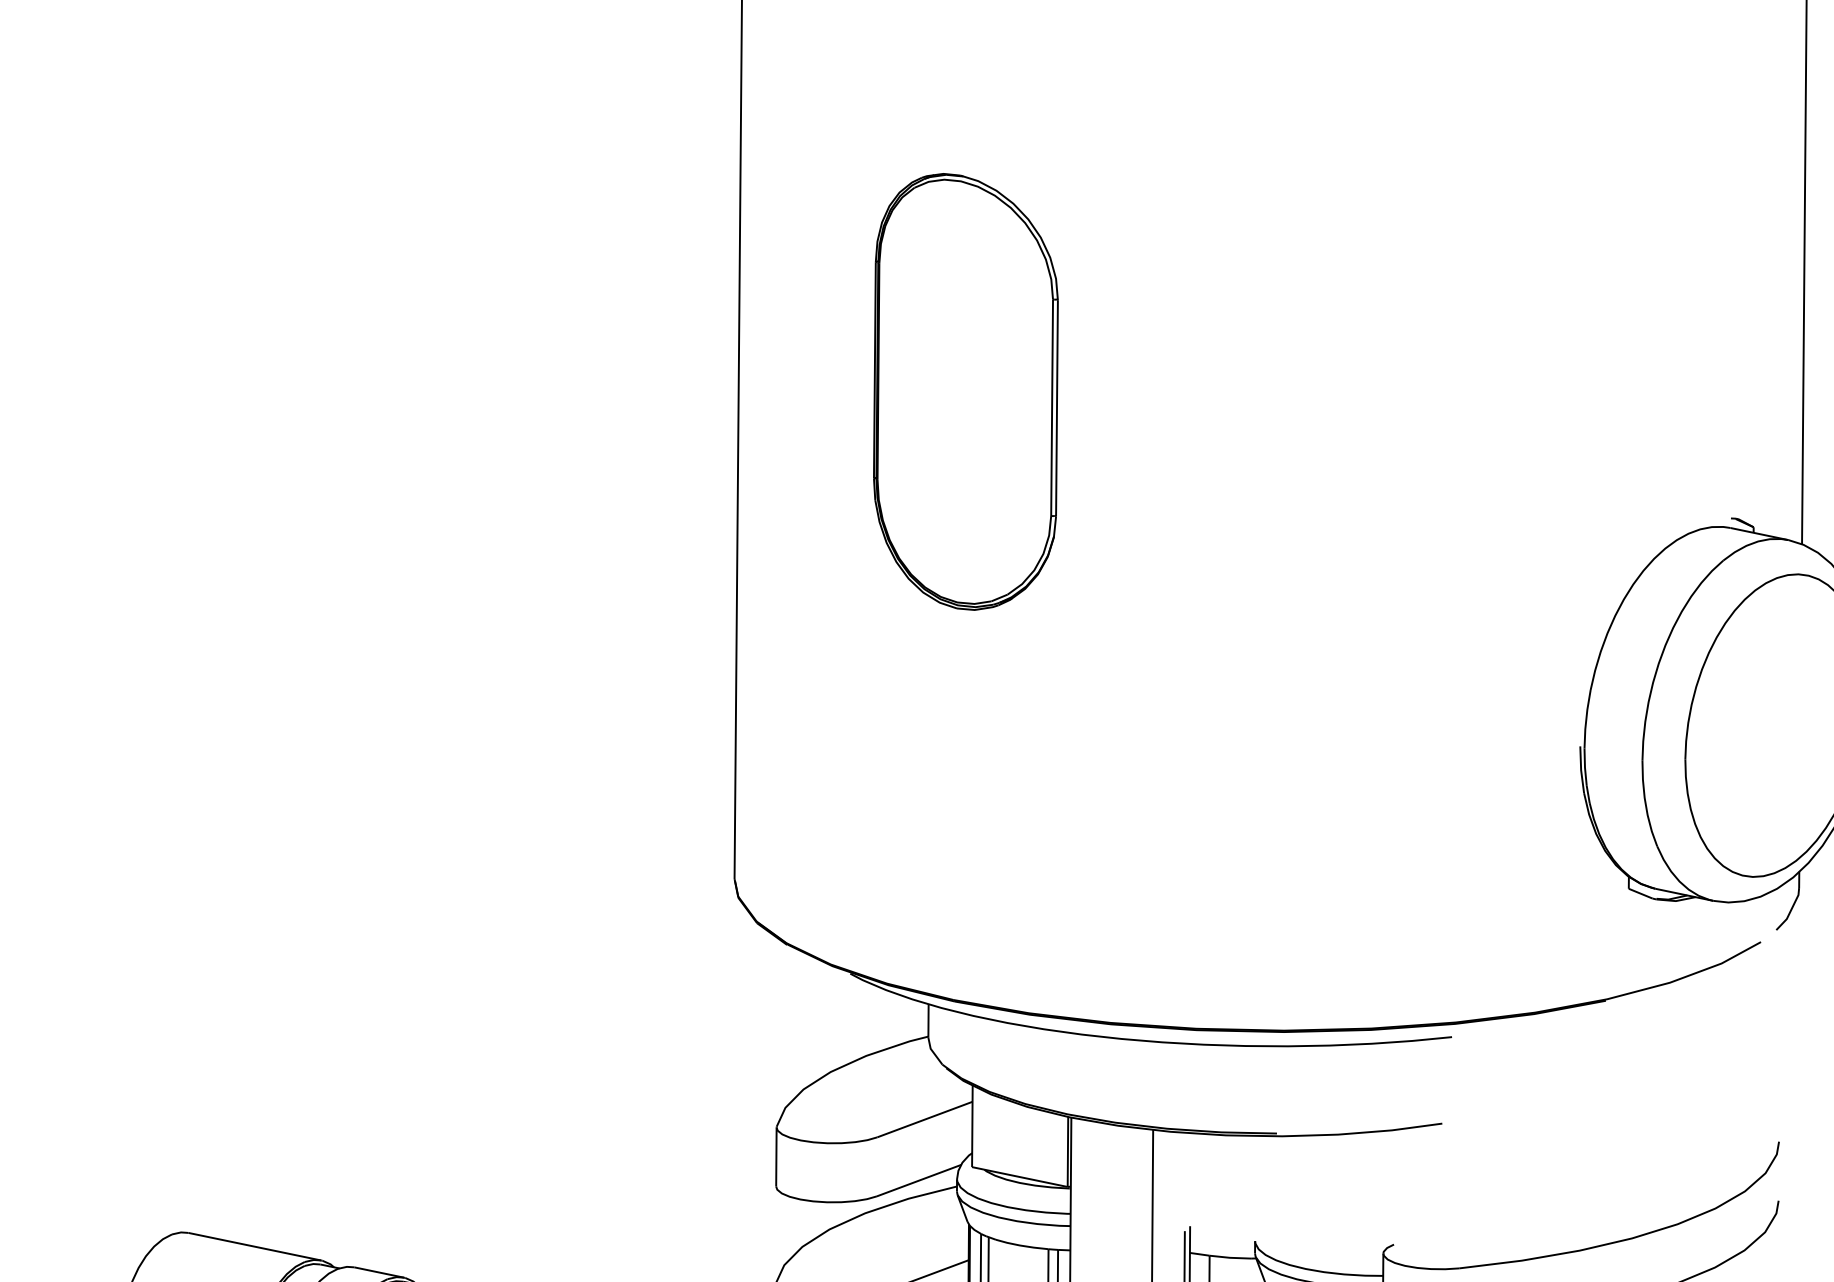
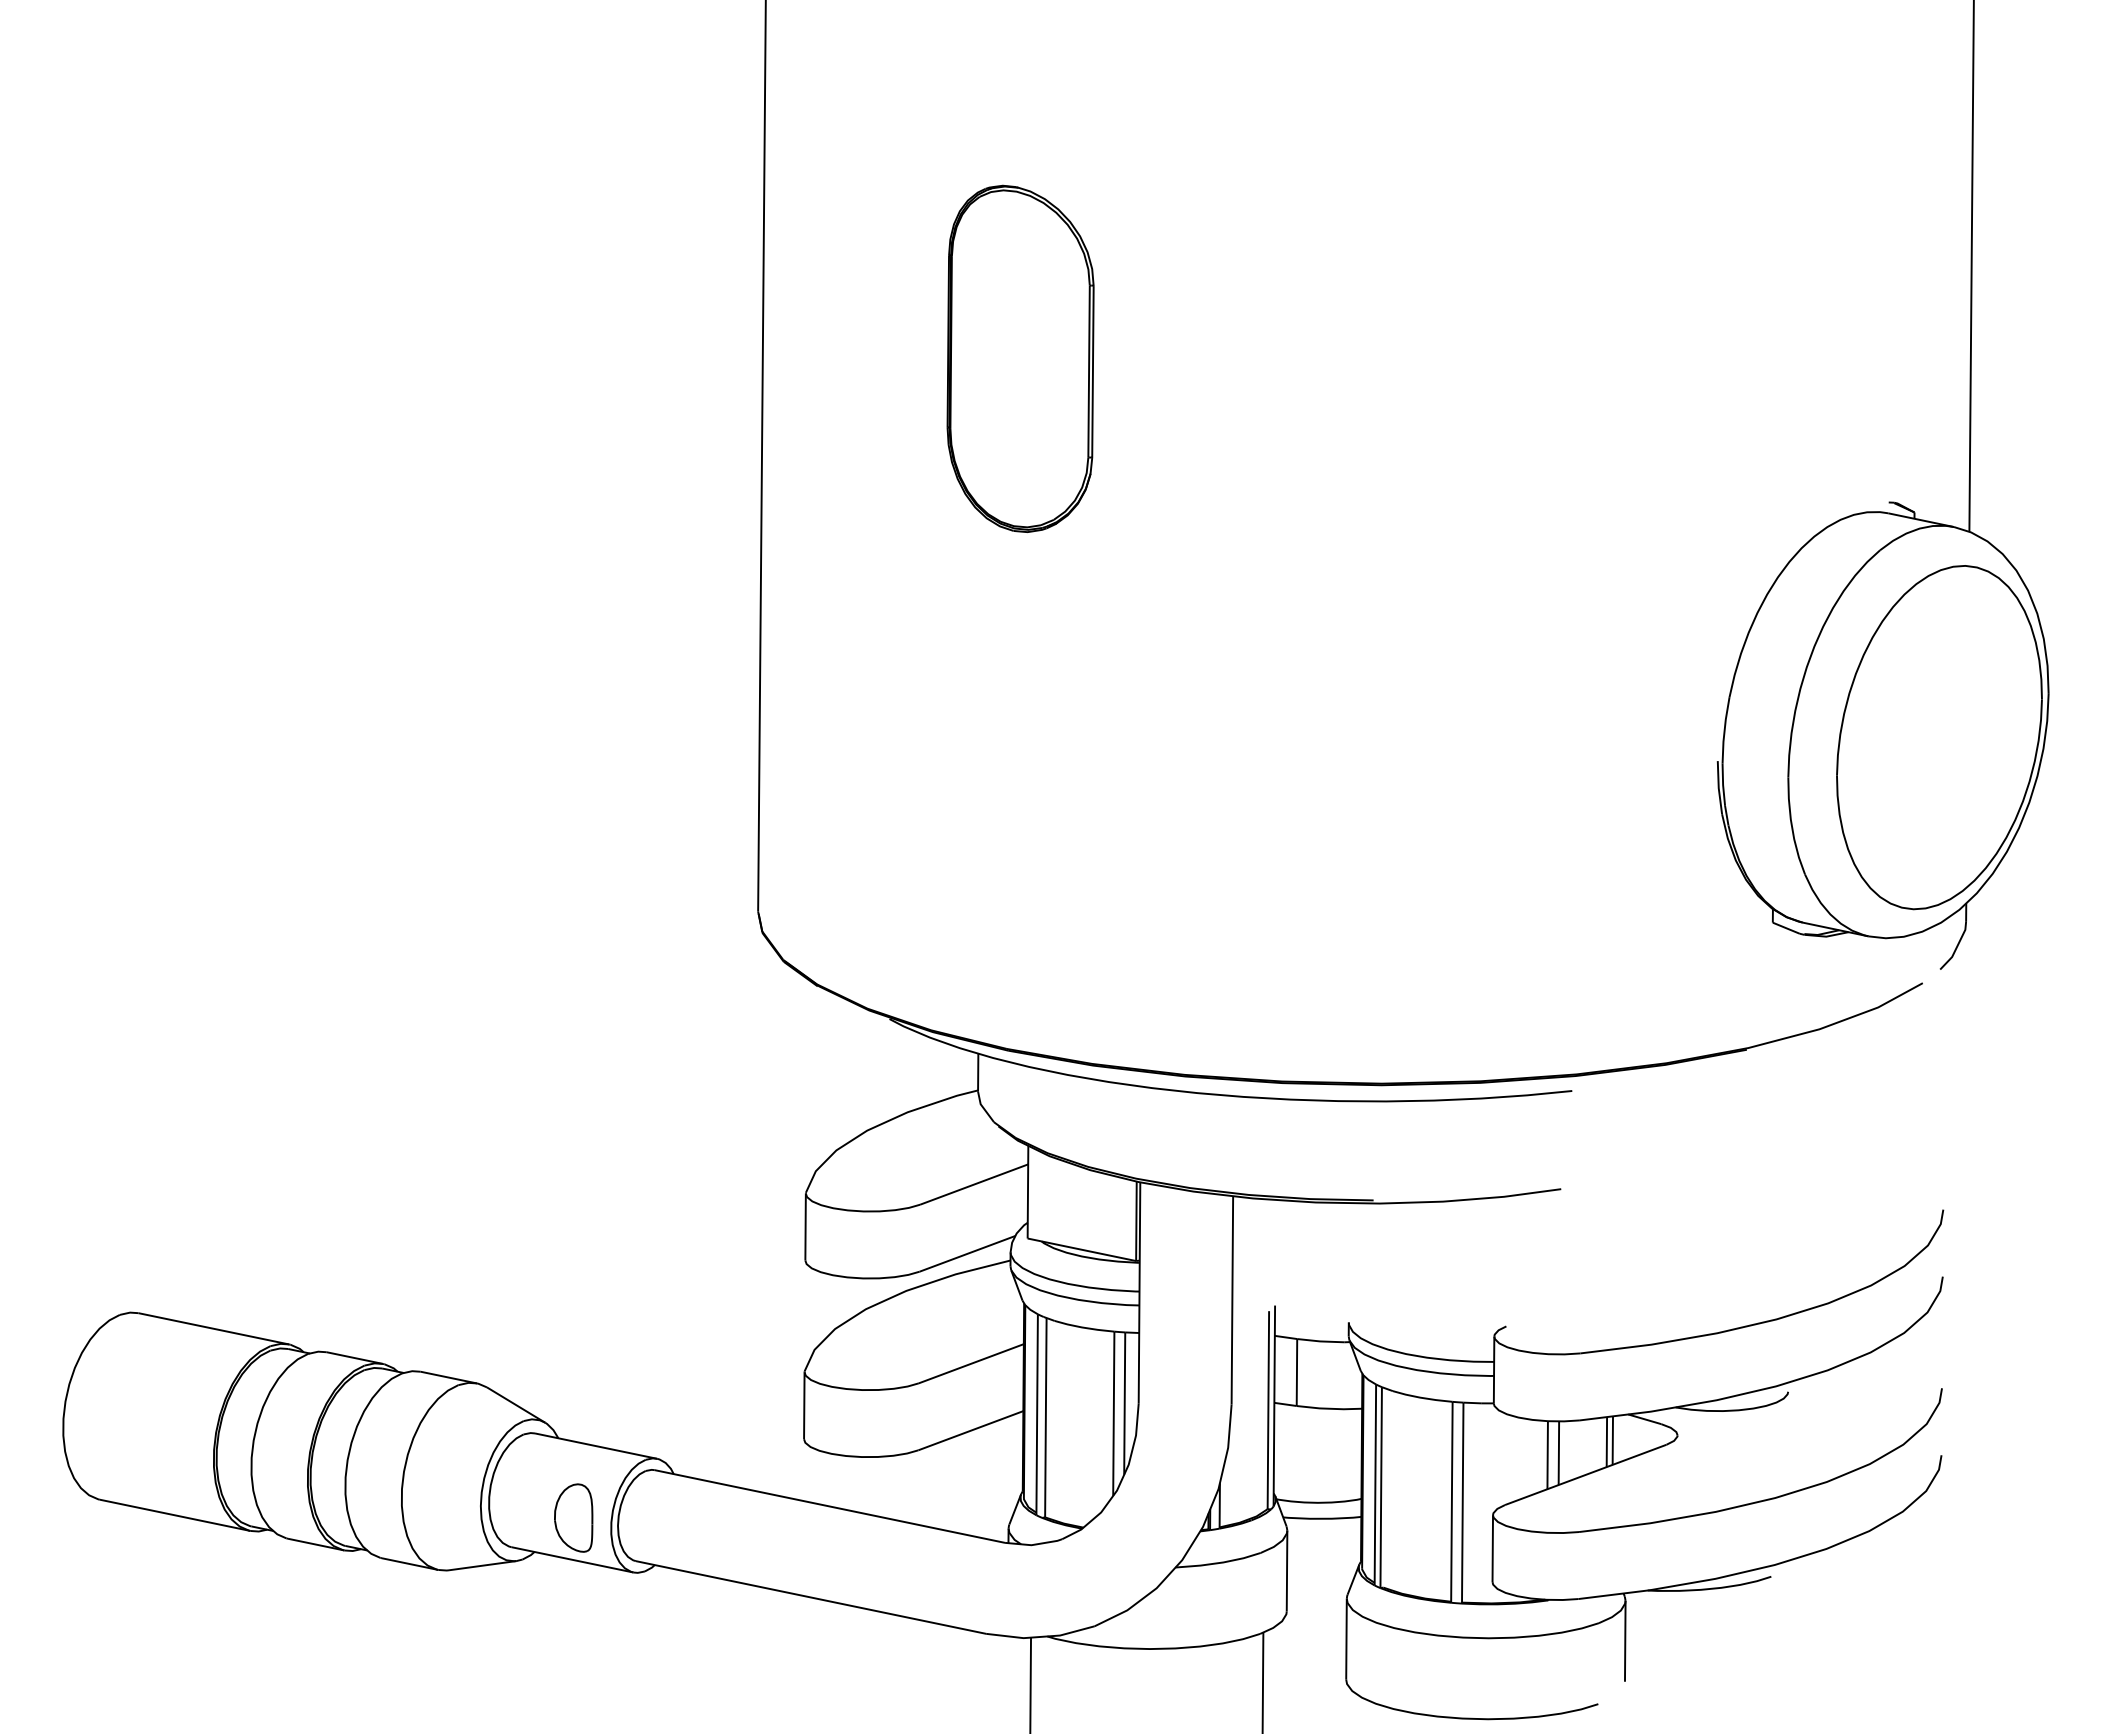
part: (965, 391) -> (1020, 358), size x0.7

